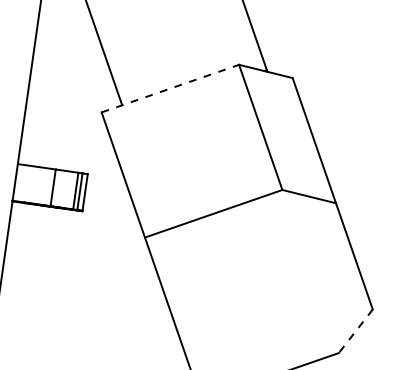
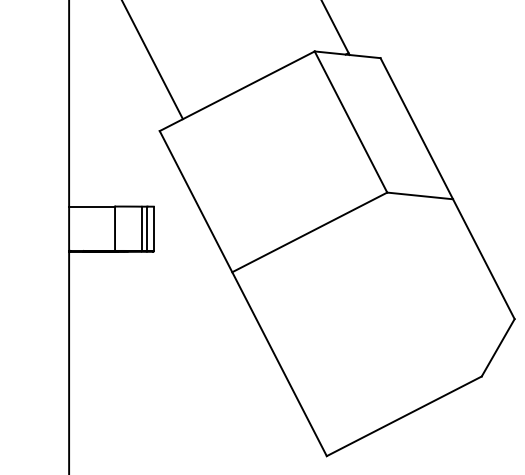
line: (170, 88) -> (237, 91), dashed -> solid
line: (355, 331) -> (497, 348), dashed -> solid

